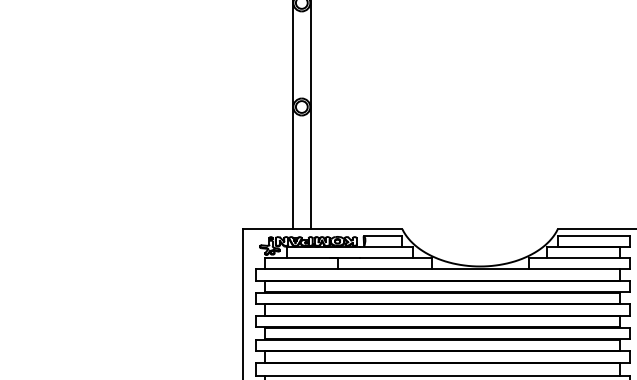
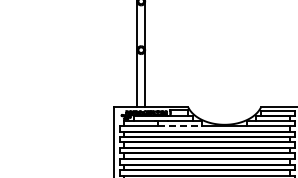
line: (385, 270) -> (180, 126), solid -> dashed

